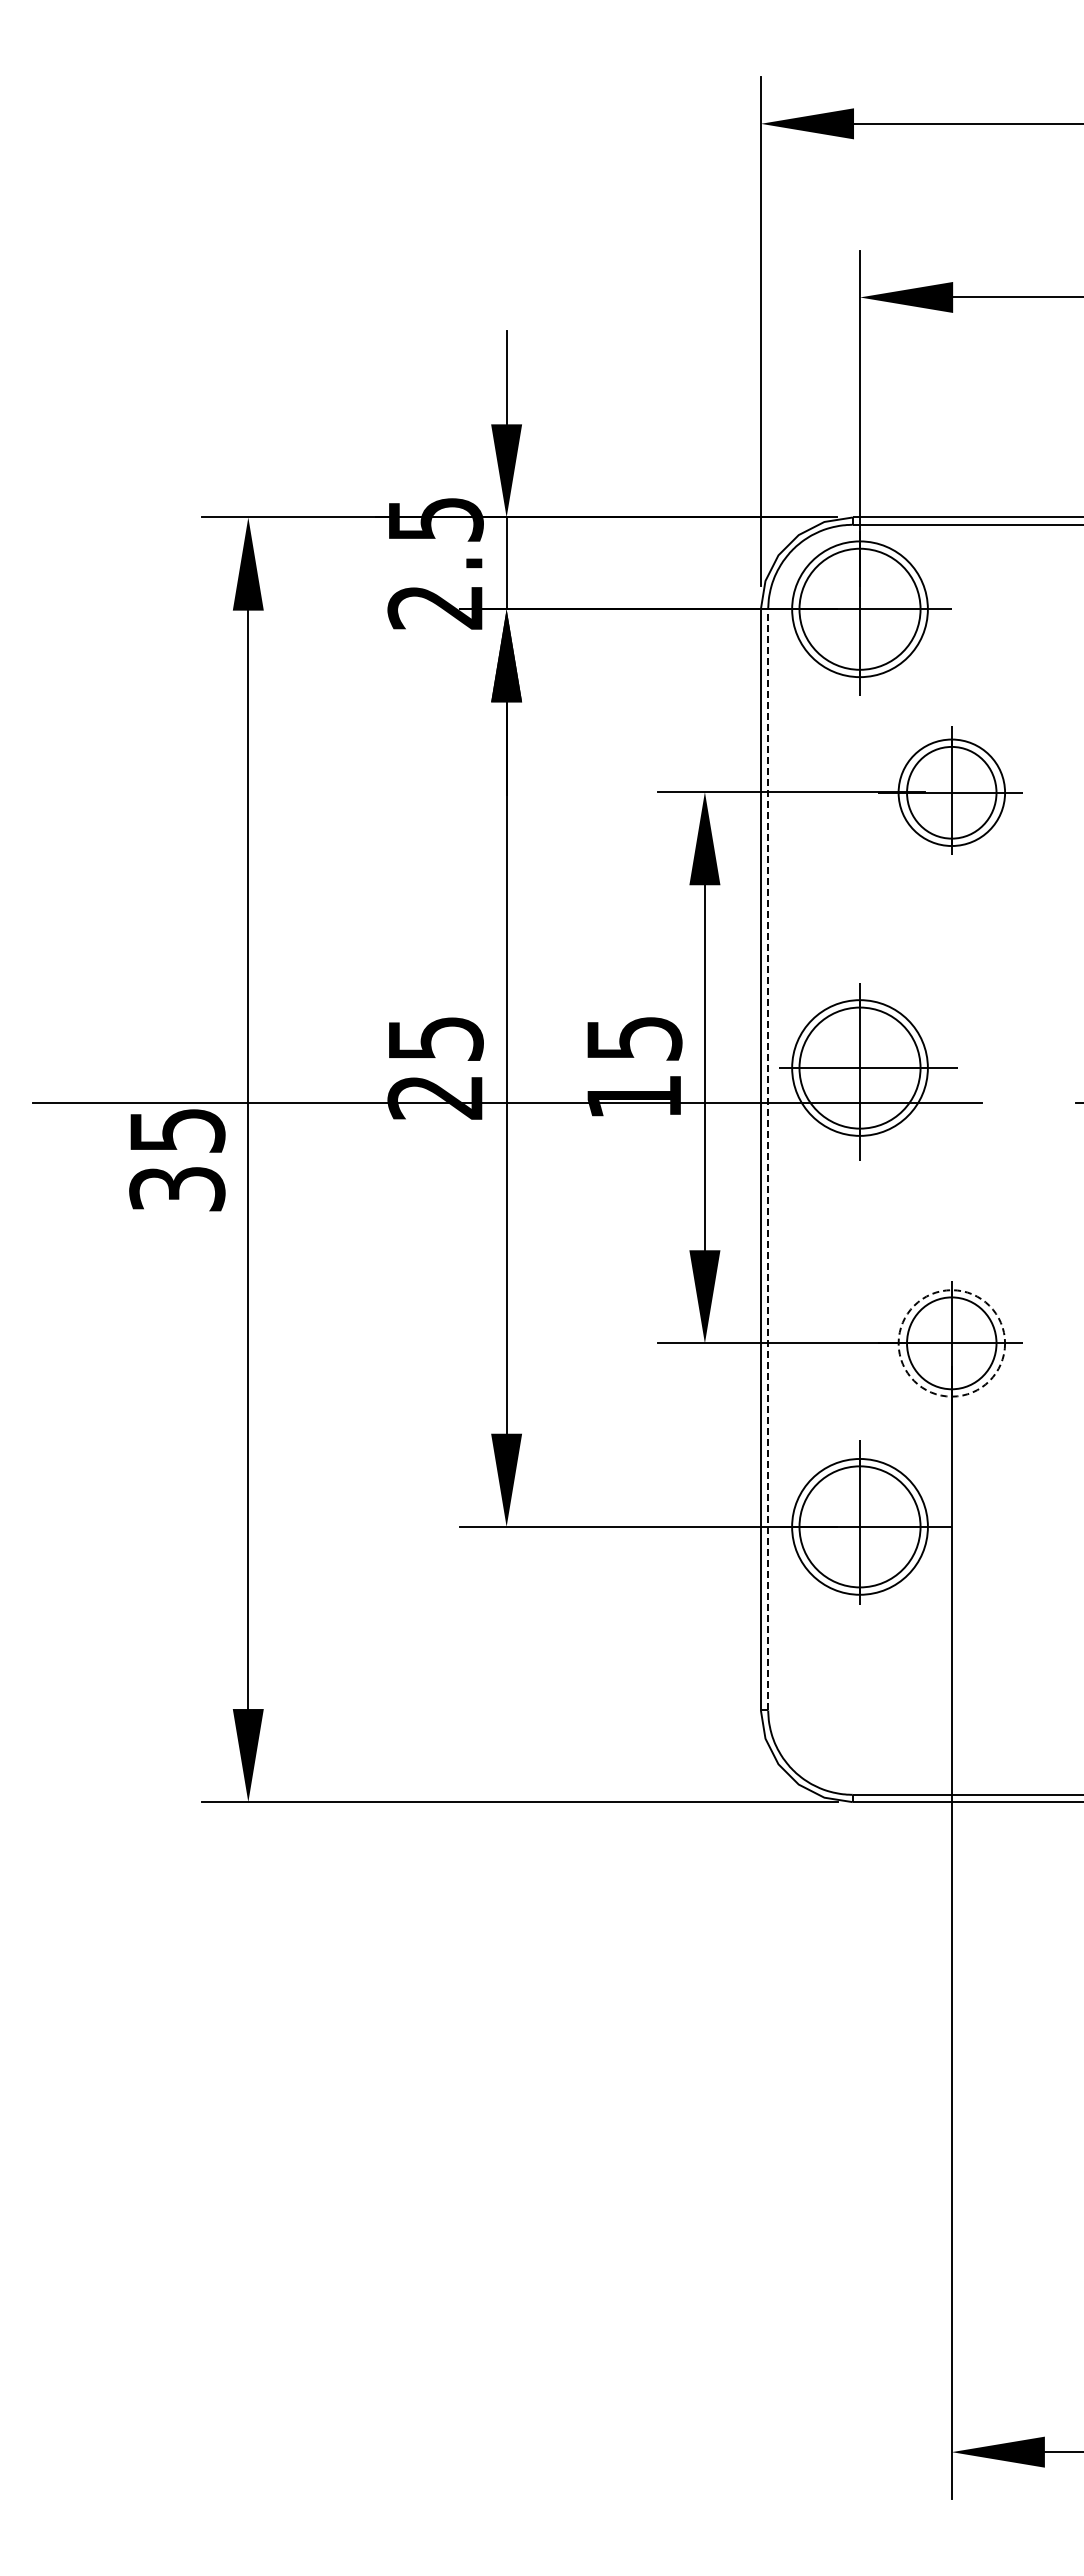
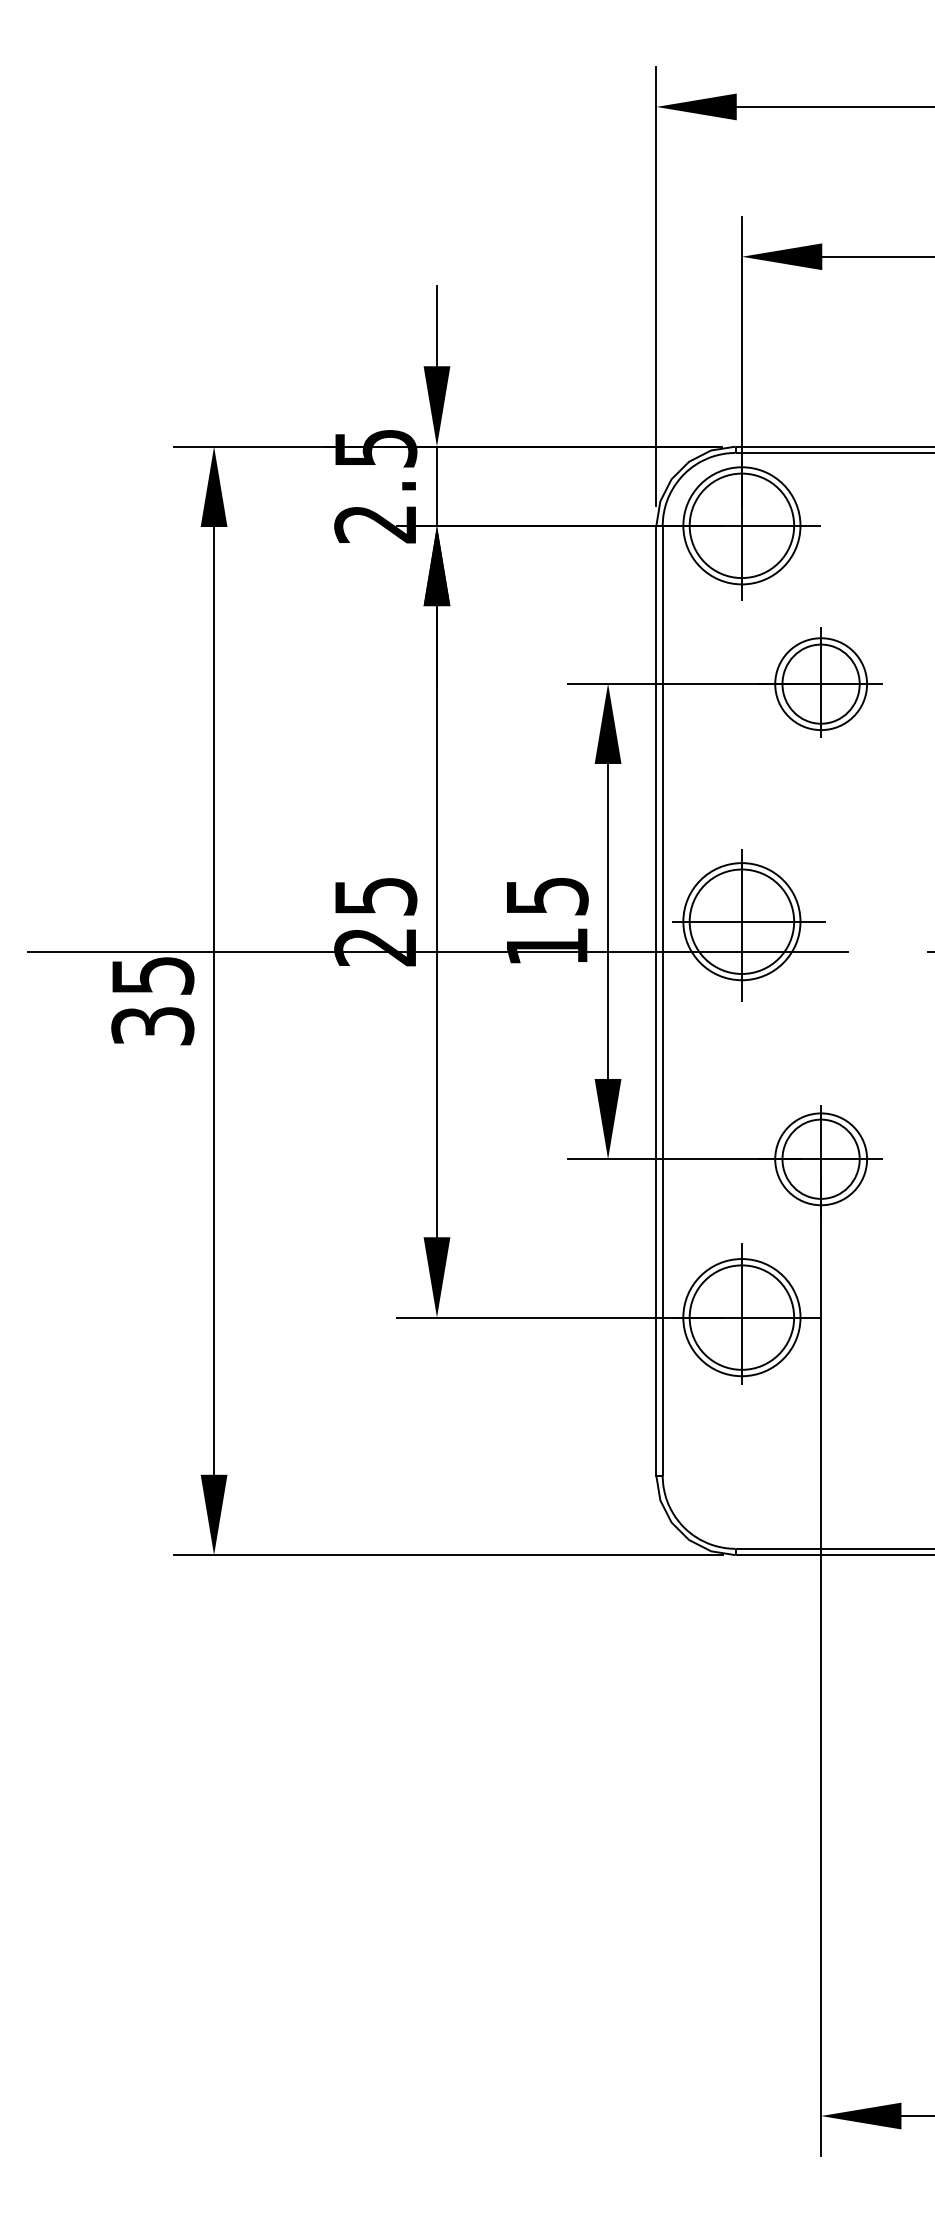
line: (768, 1159) -> (662, 1000), dashed -> solid
circle: (951, 1343) -> (820, 1159), dashed -> solid

